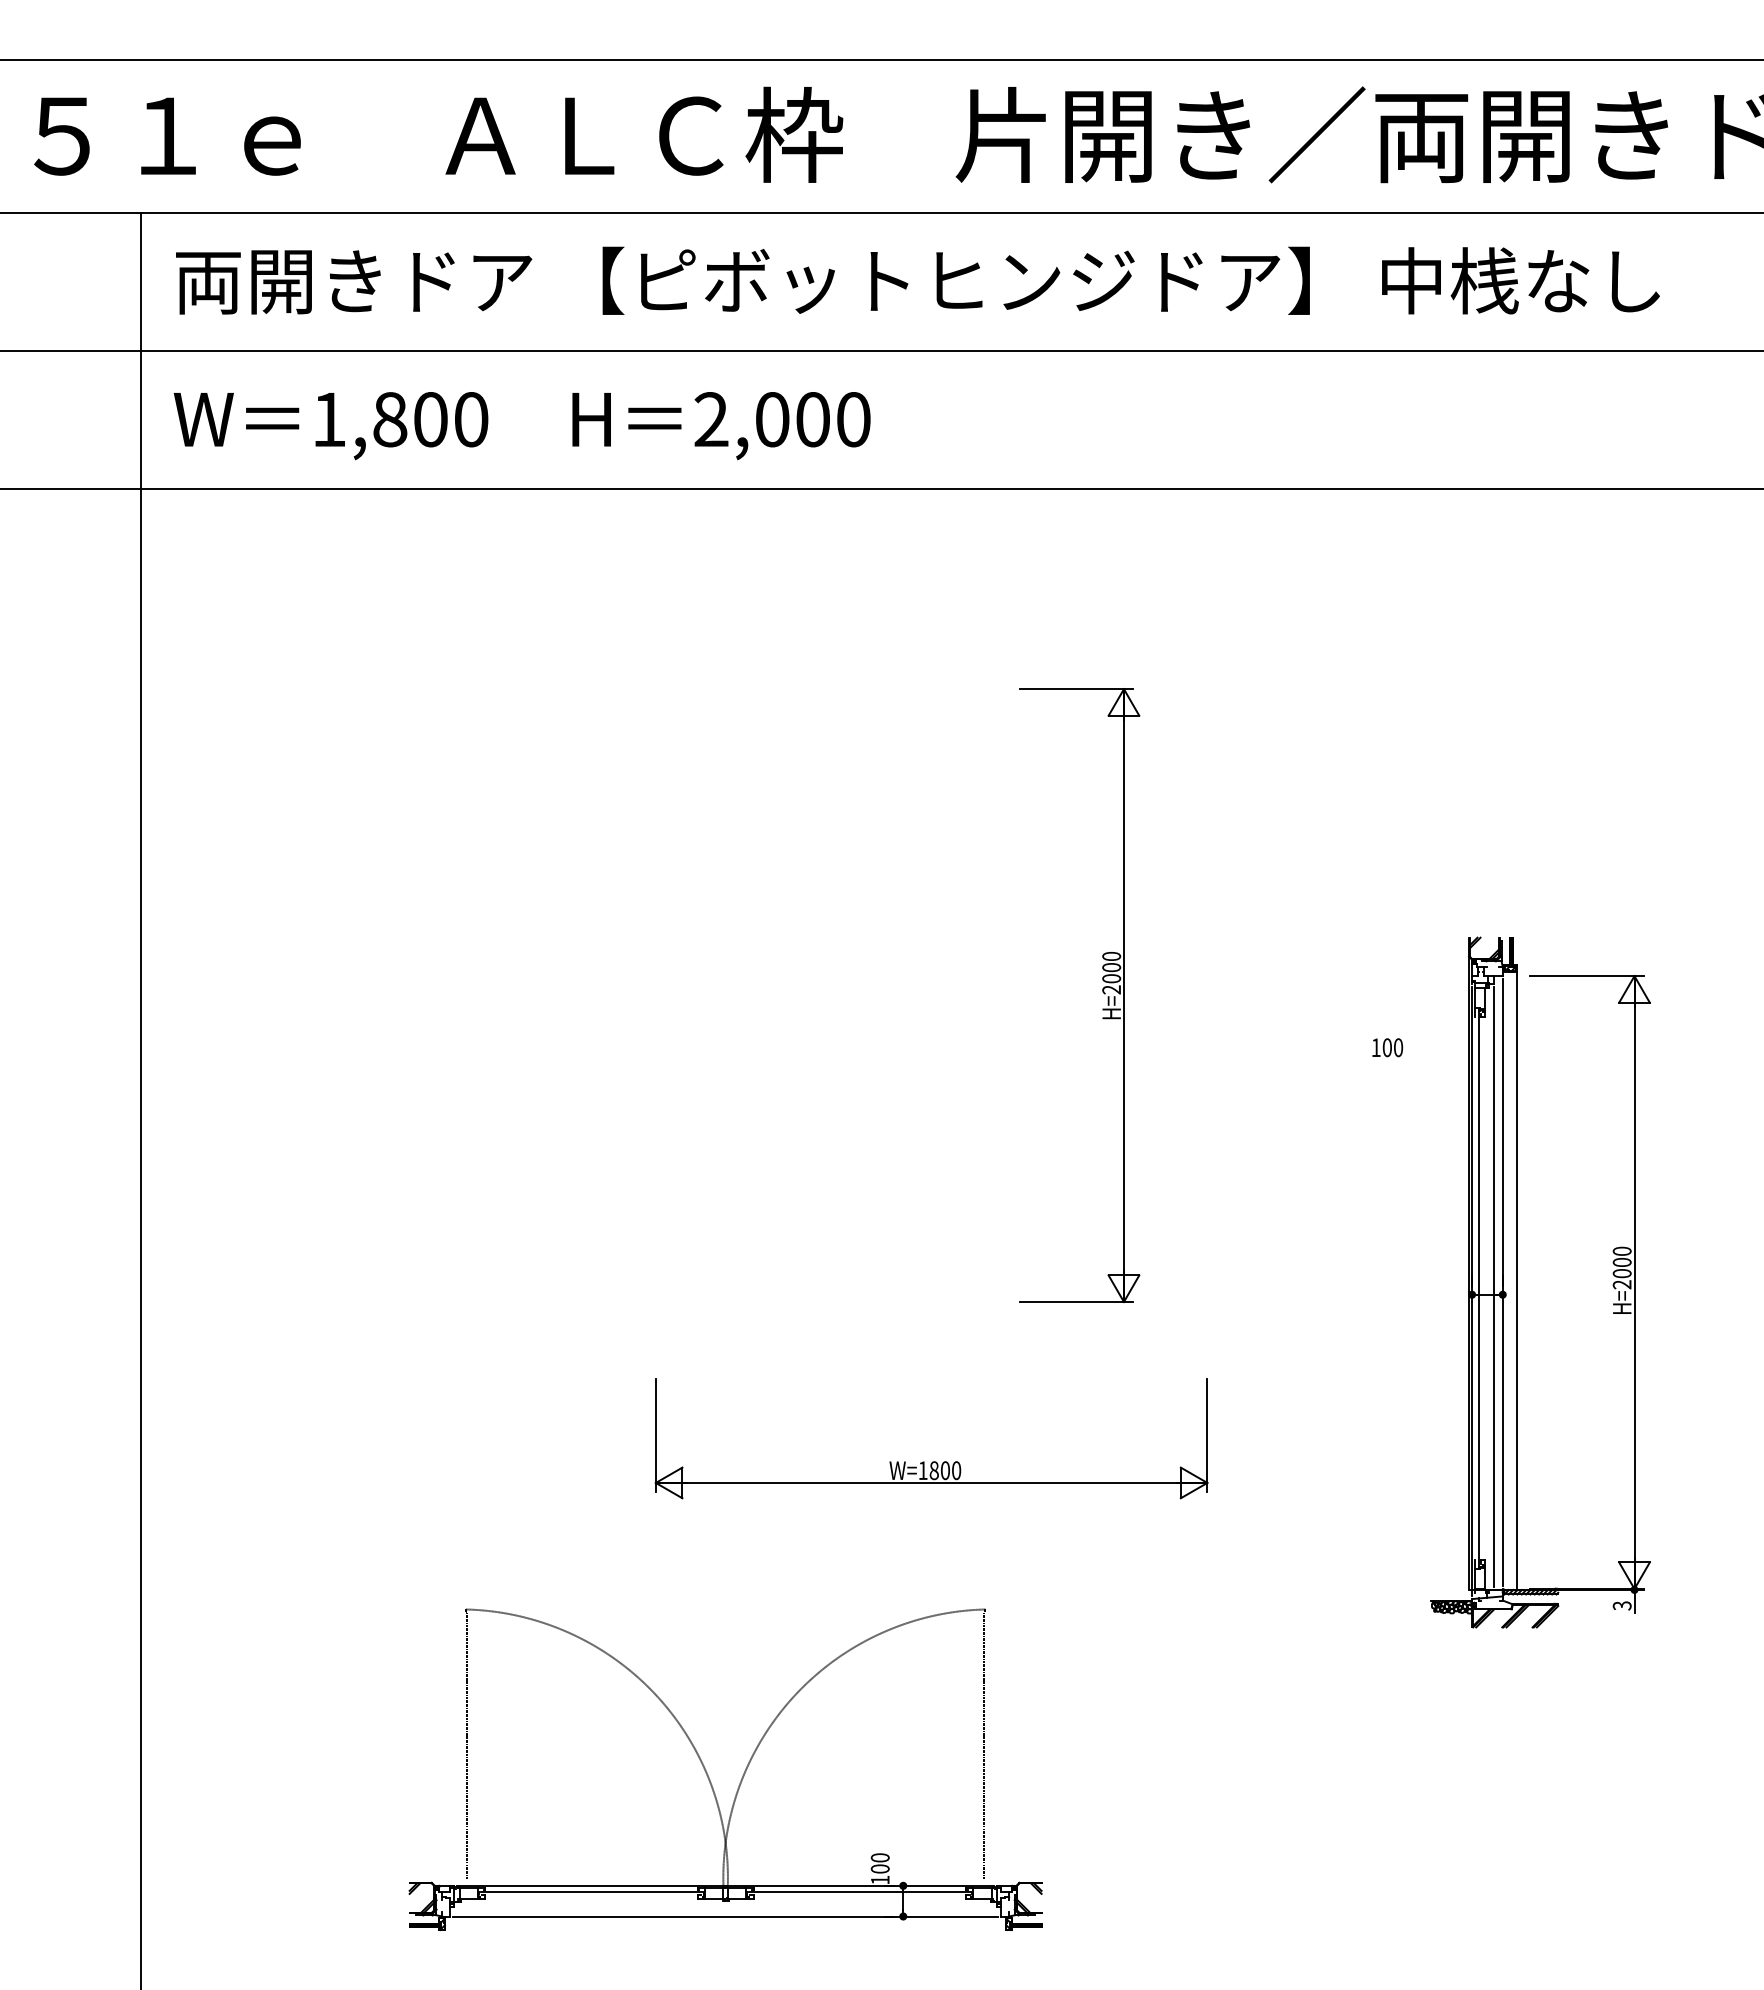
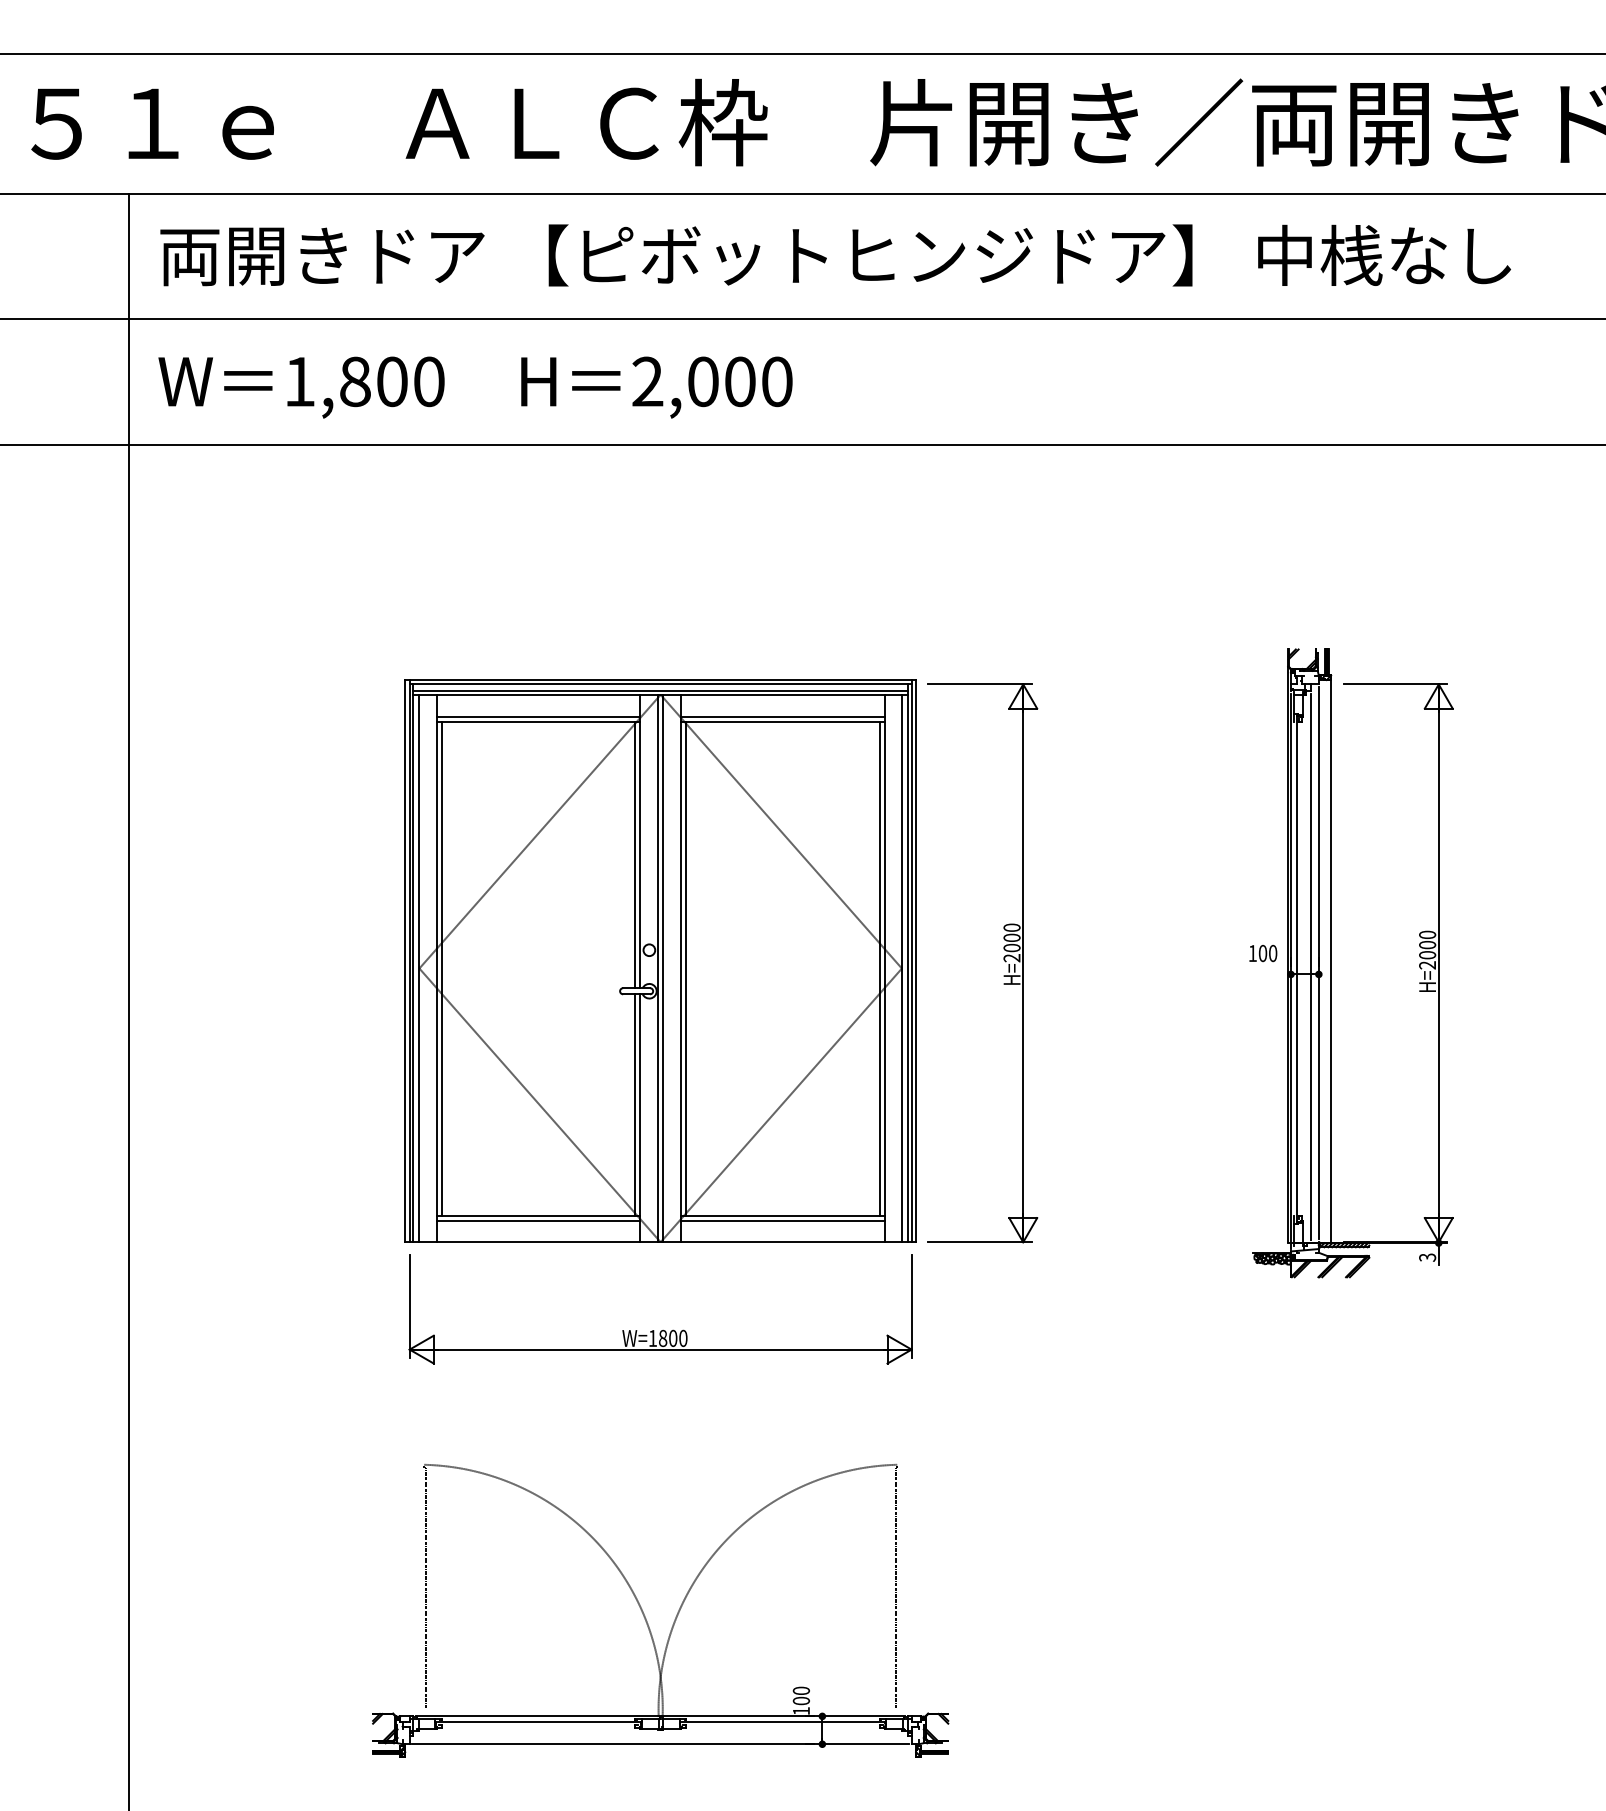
part: (1102, 992) -> (1003, 960), moved
part: (725, 1056) -> (660, 961), added
part: (1517, 1282) -> (1332, 963), moved
part: (932, 1461) -> (661, 1330), moved

